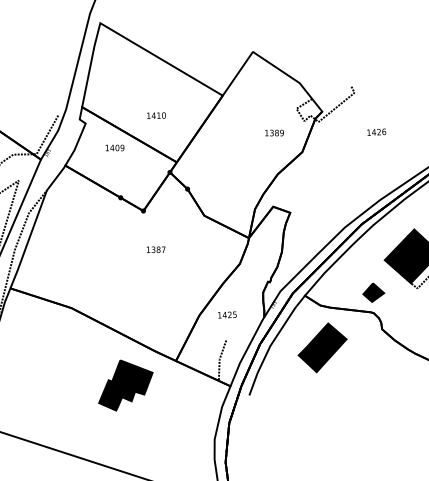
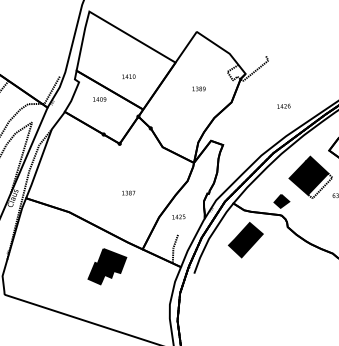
text: (376, 130) -> (283, 105), moved
text: (273, 132) -> (198, 88), moved
text: (155, 248) -> (128, 192), moved

